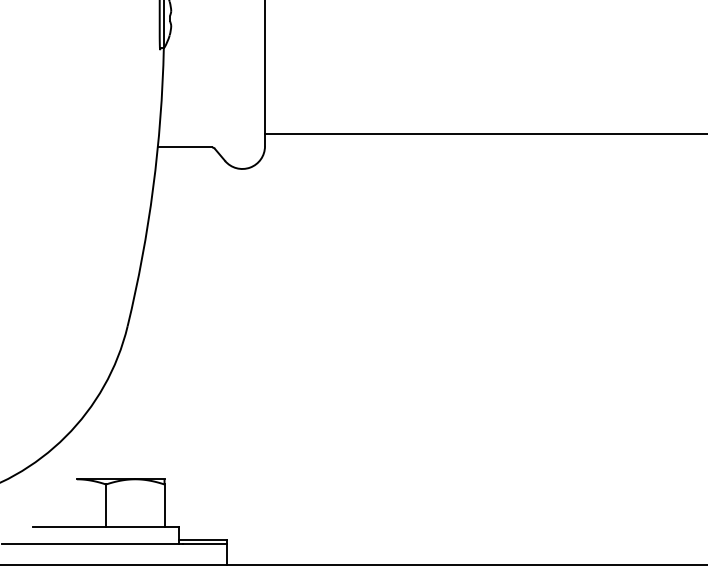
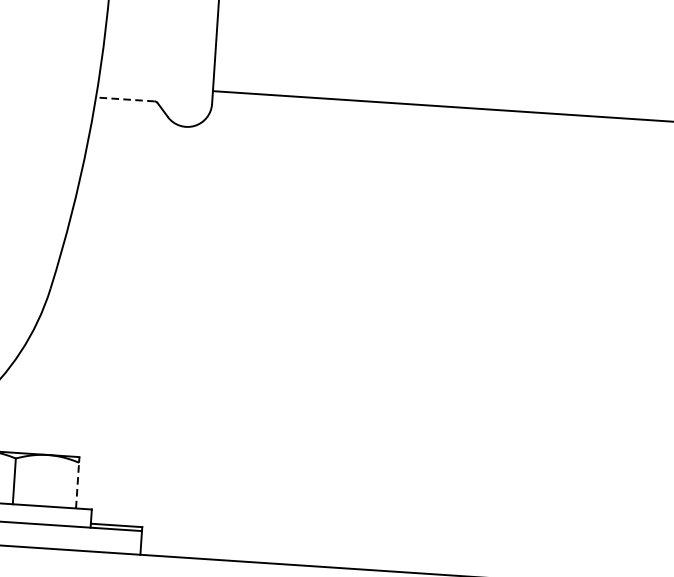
line: (184, 147) -> (124, 99), solid -> dashed
line: (164, 505) -> (77, 485), solid -> dashed

